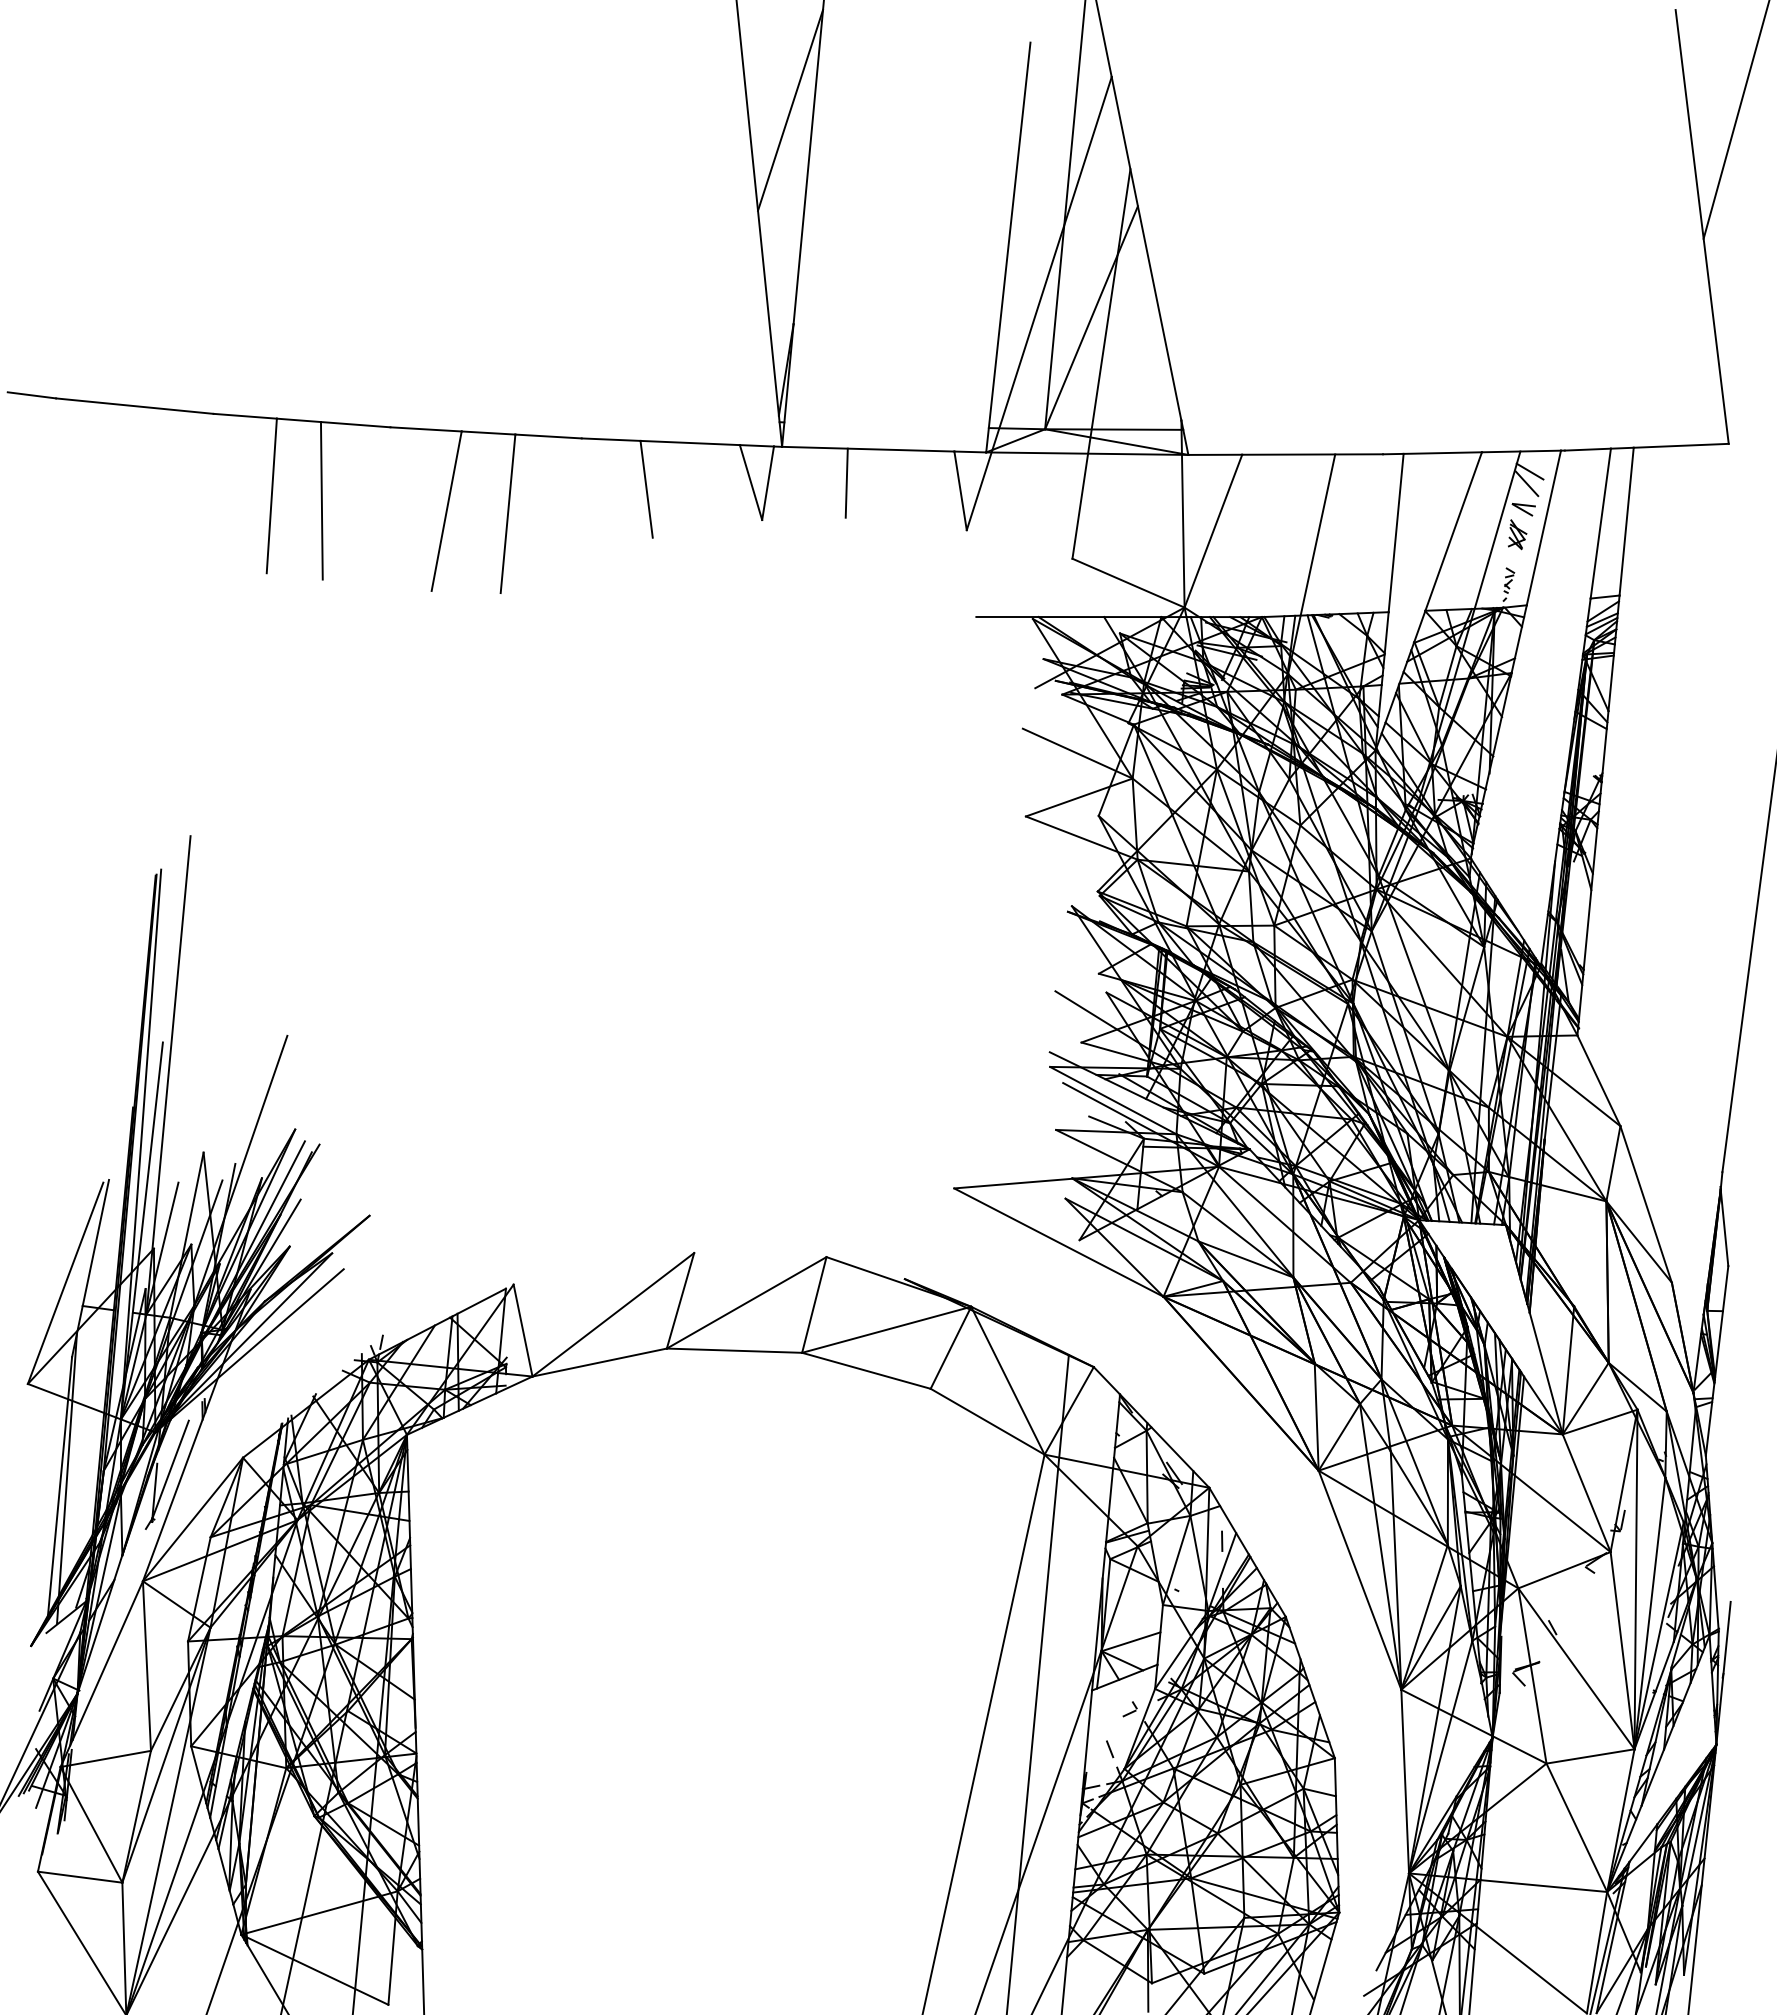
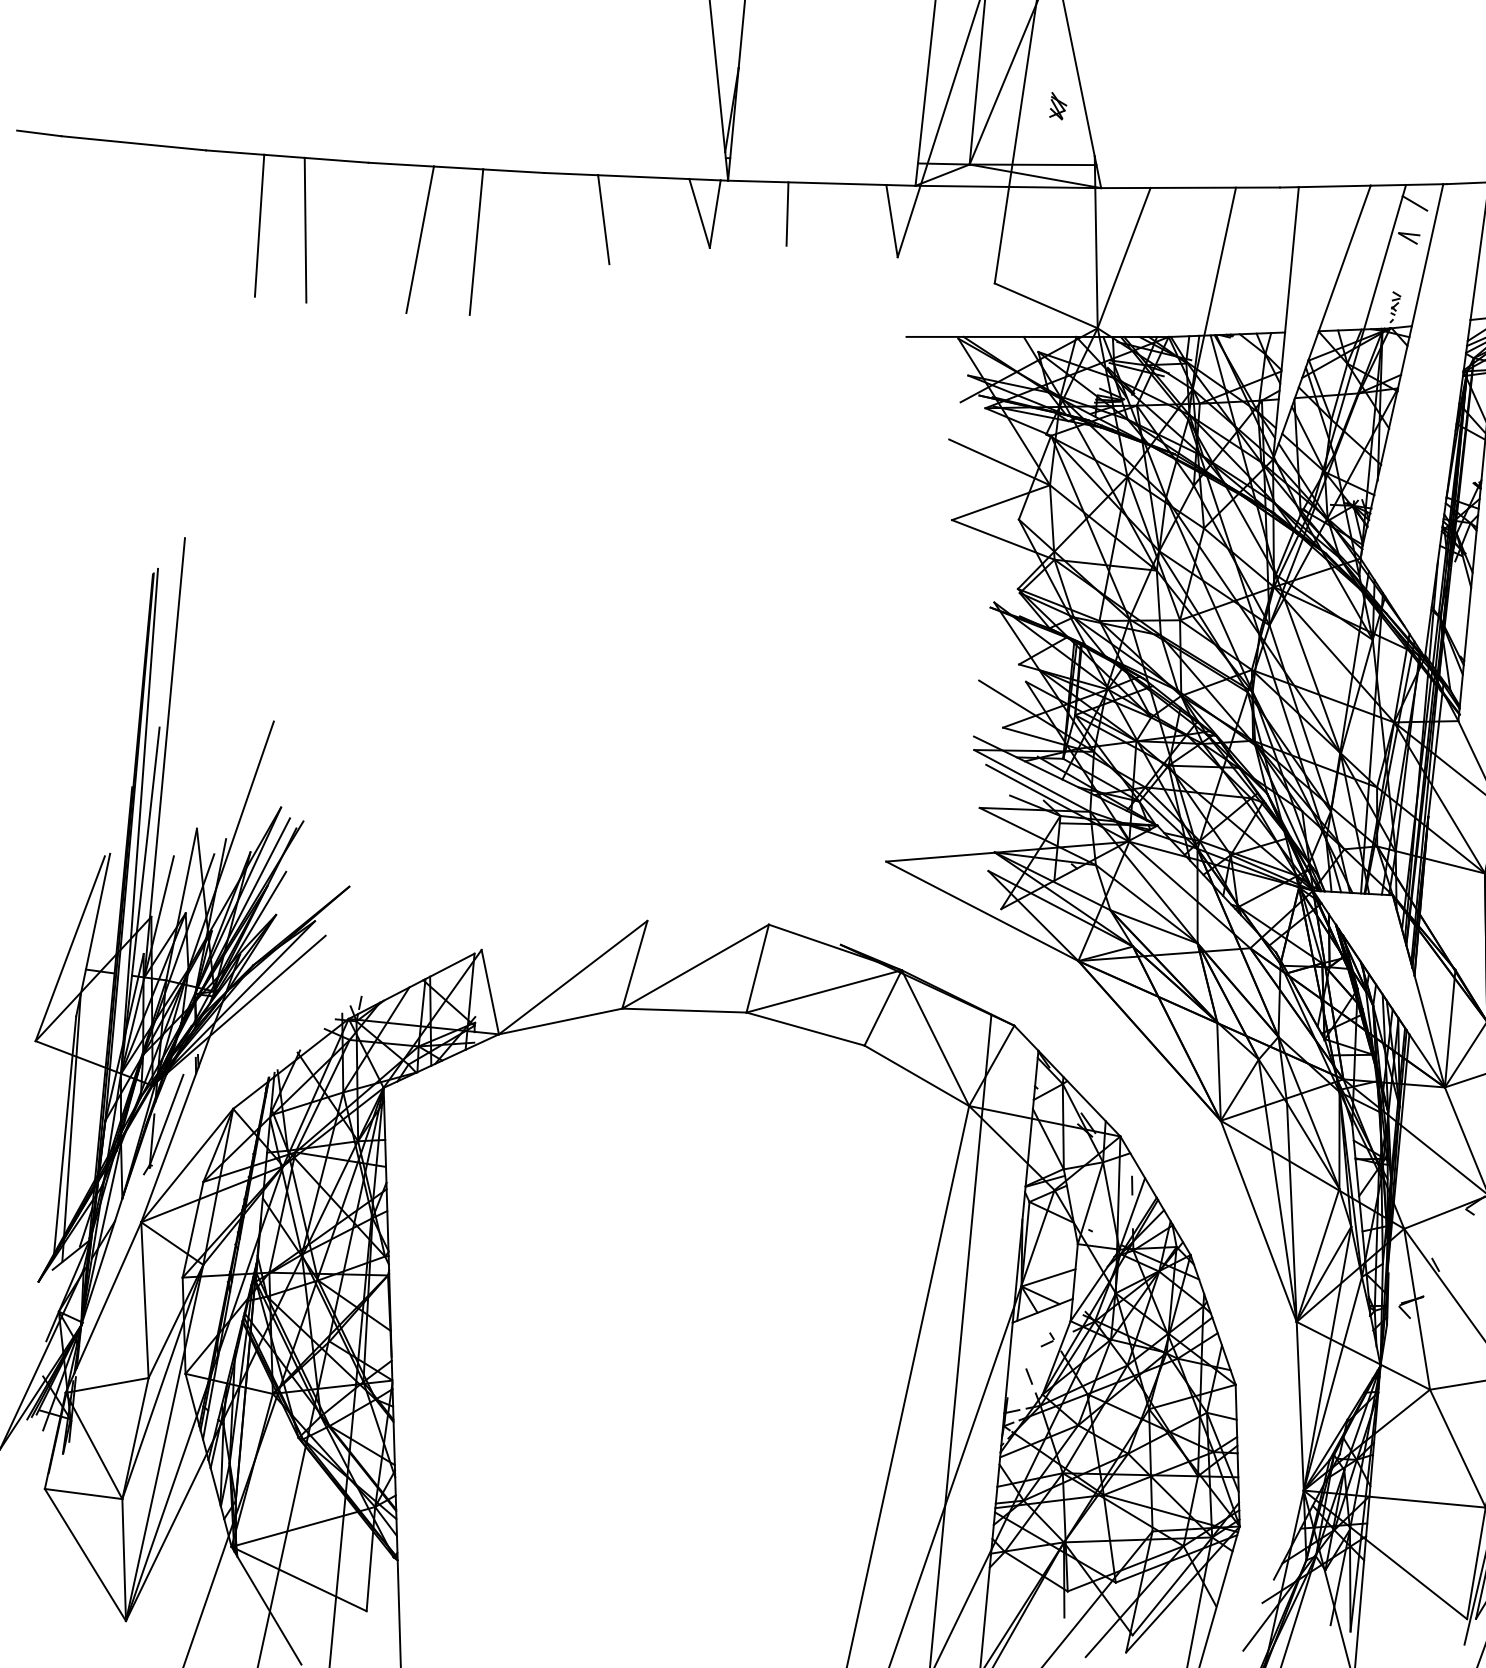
line: (1526, 483) -> (1411, 214), removed
part: (1517, 534) -> (1058, 105), moved

